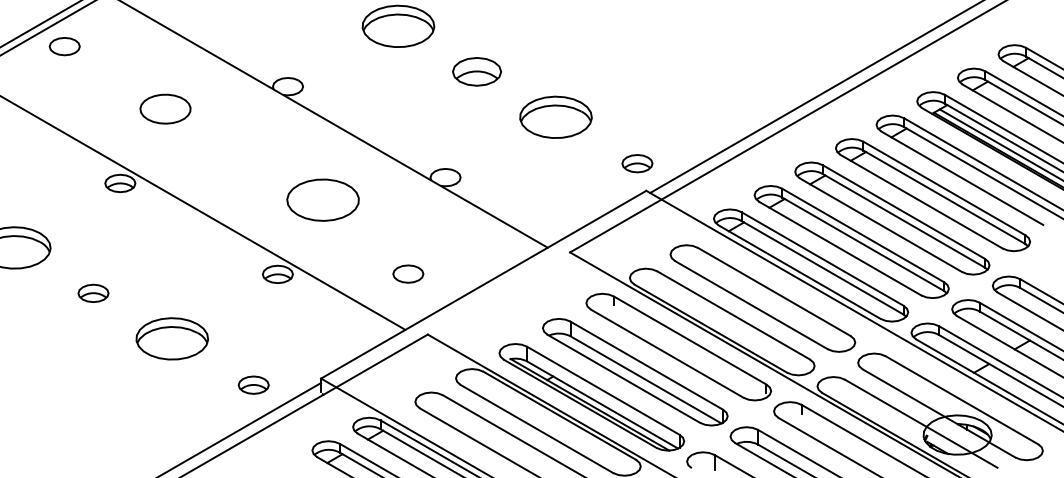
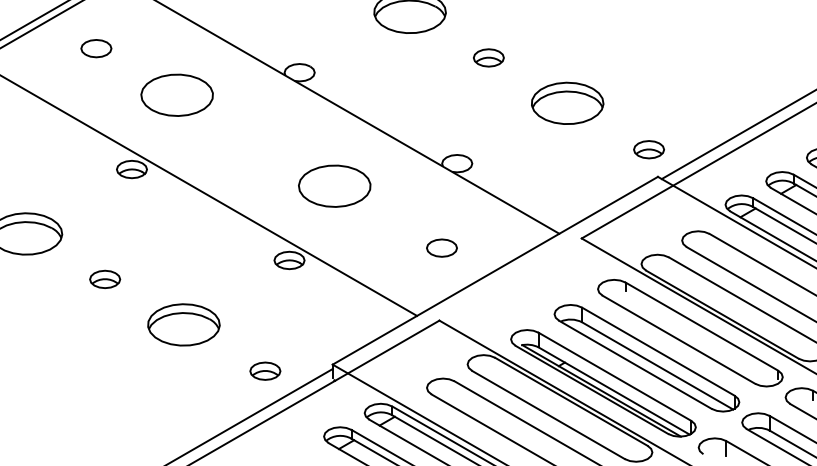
part: (64, 46) -> (96, 48), moved
part: (477, 71) -> (489, 57), size x0.62
part: (165, 108) -> (177, 94), size x1.43
part: (408, 273) -> (442, 247), moved

